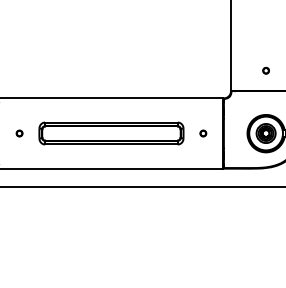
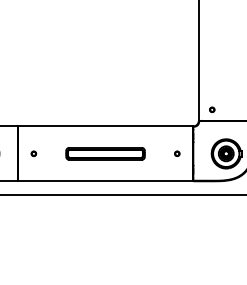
part: (266, 70) -> (212, 109), moved
part: (111, 133) -> (105, 153), size x0.7

